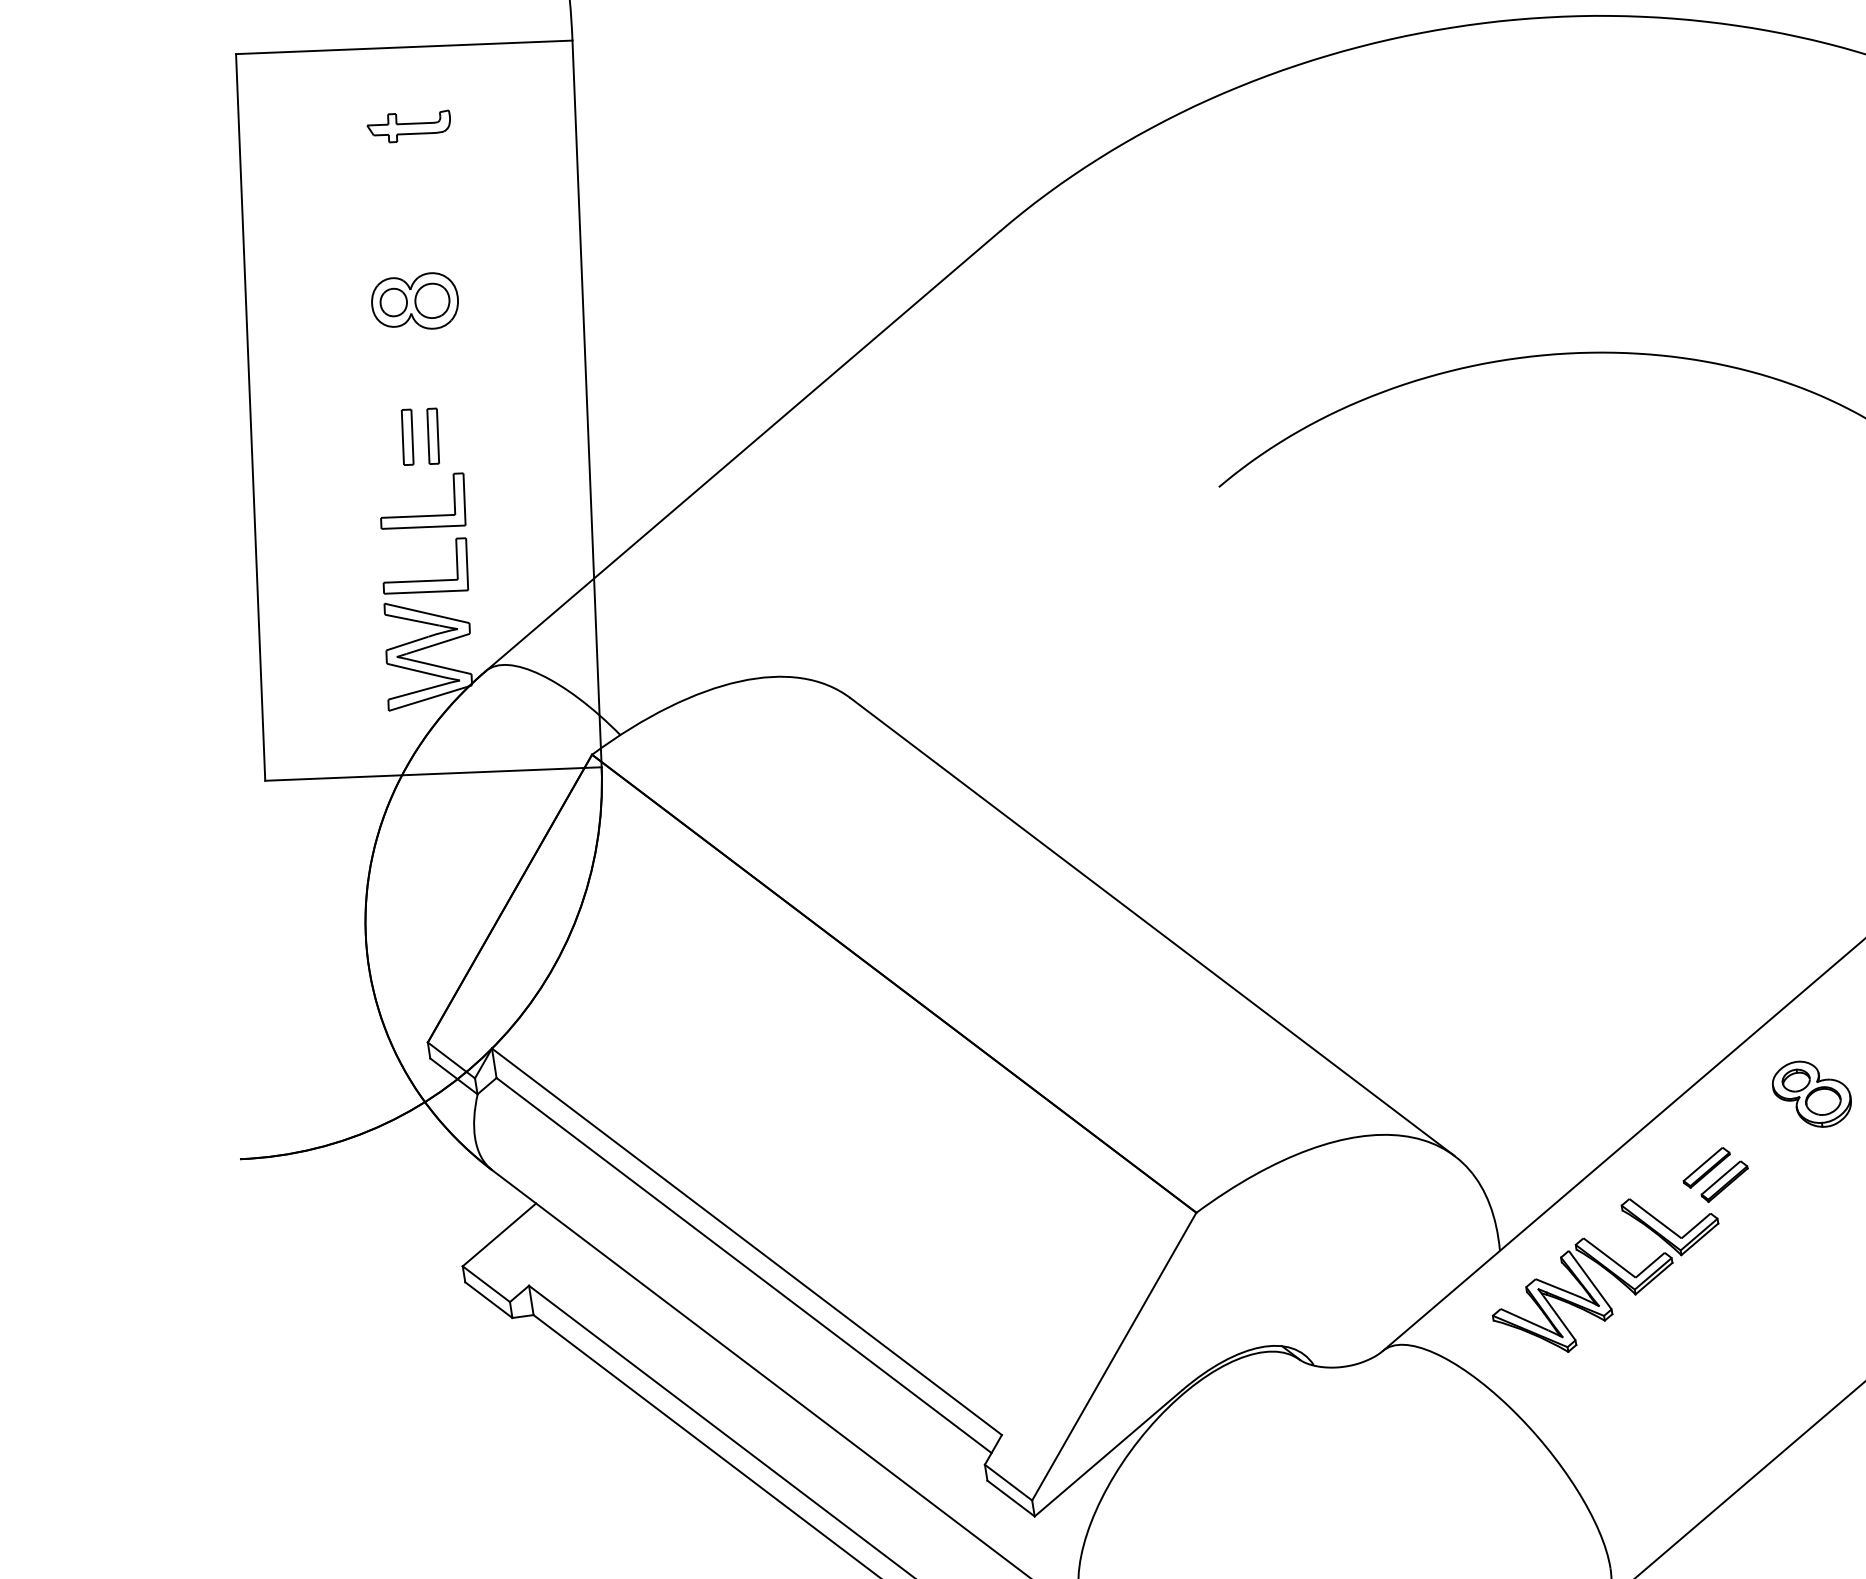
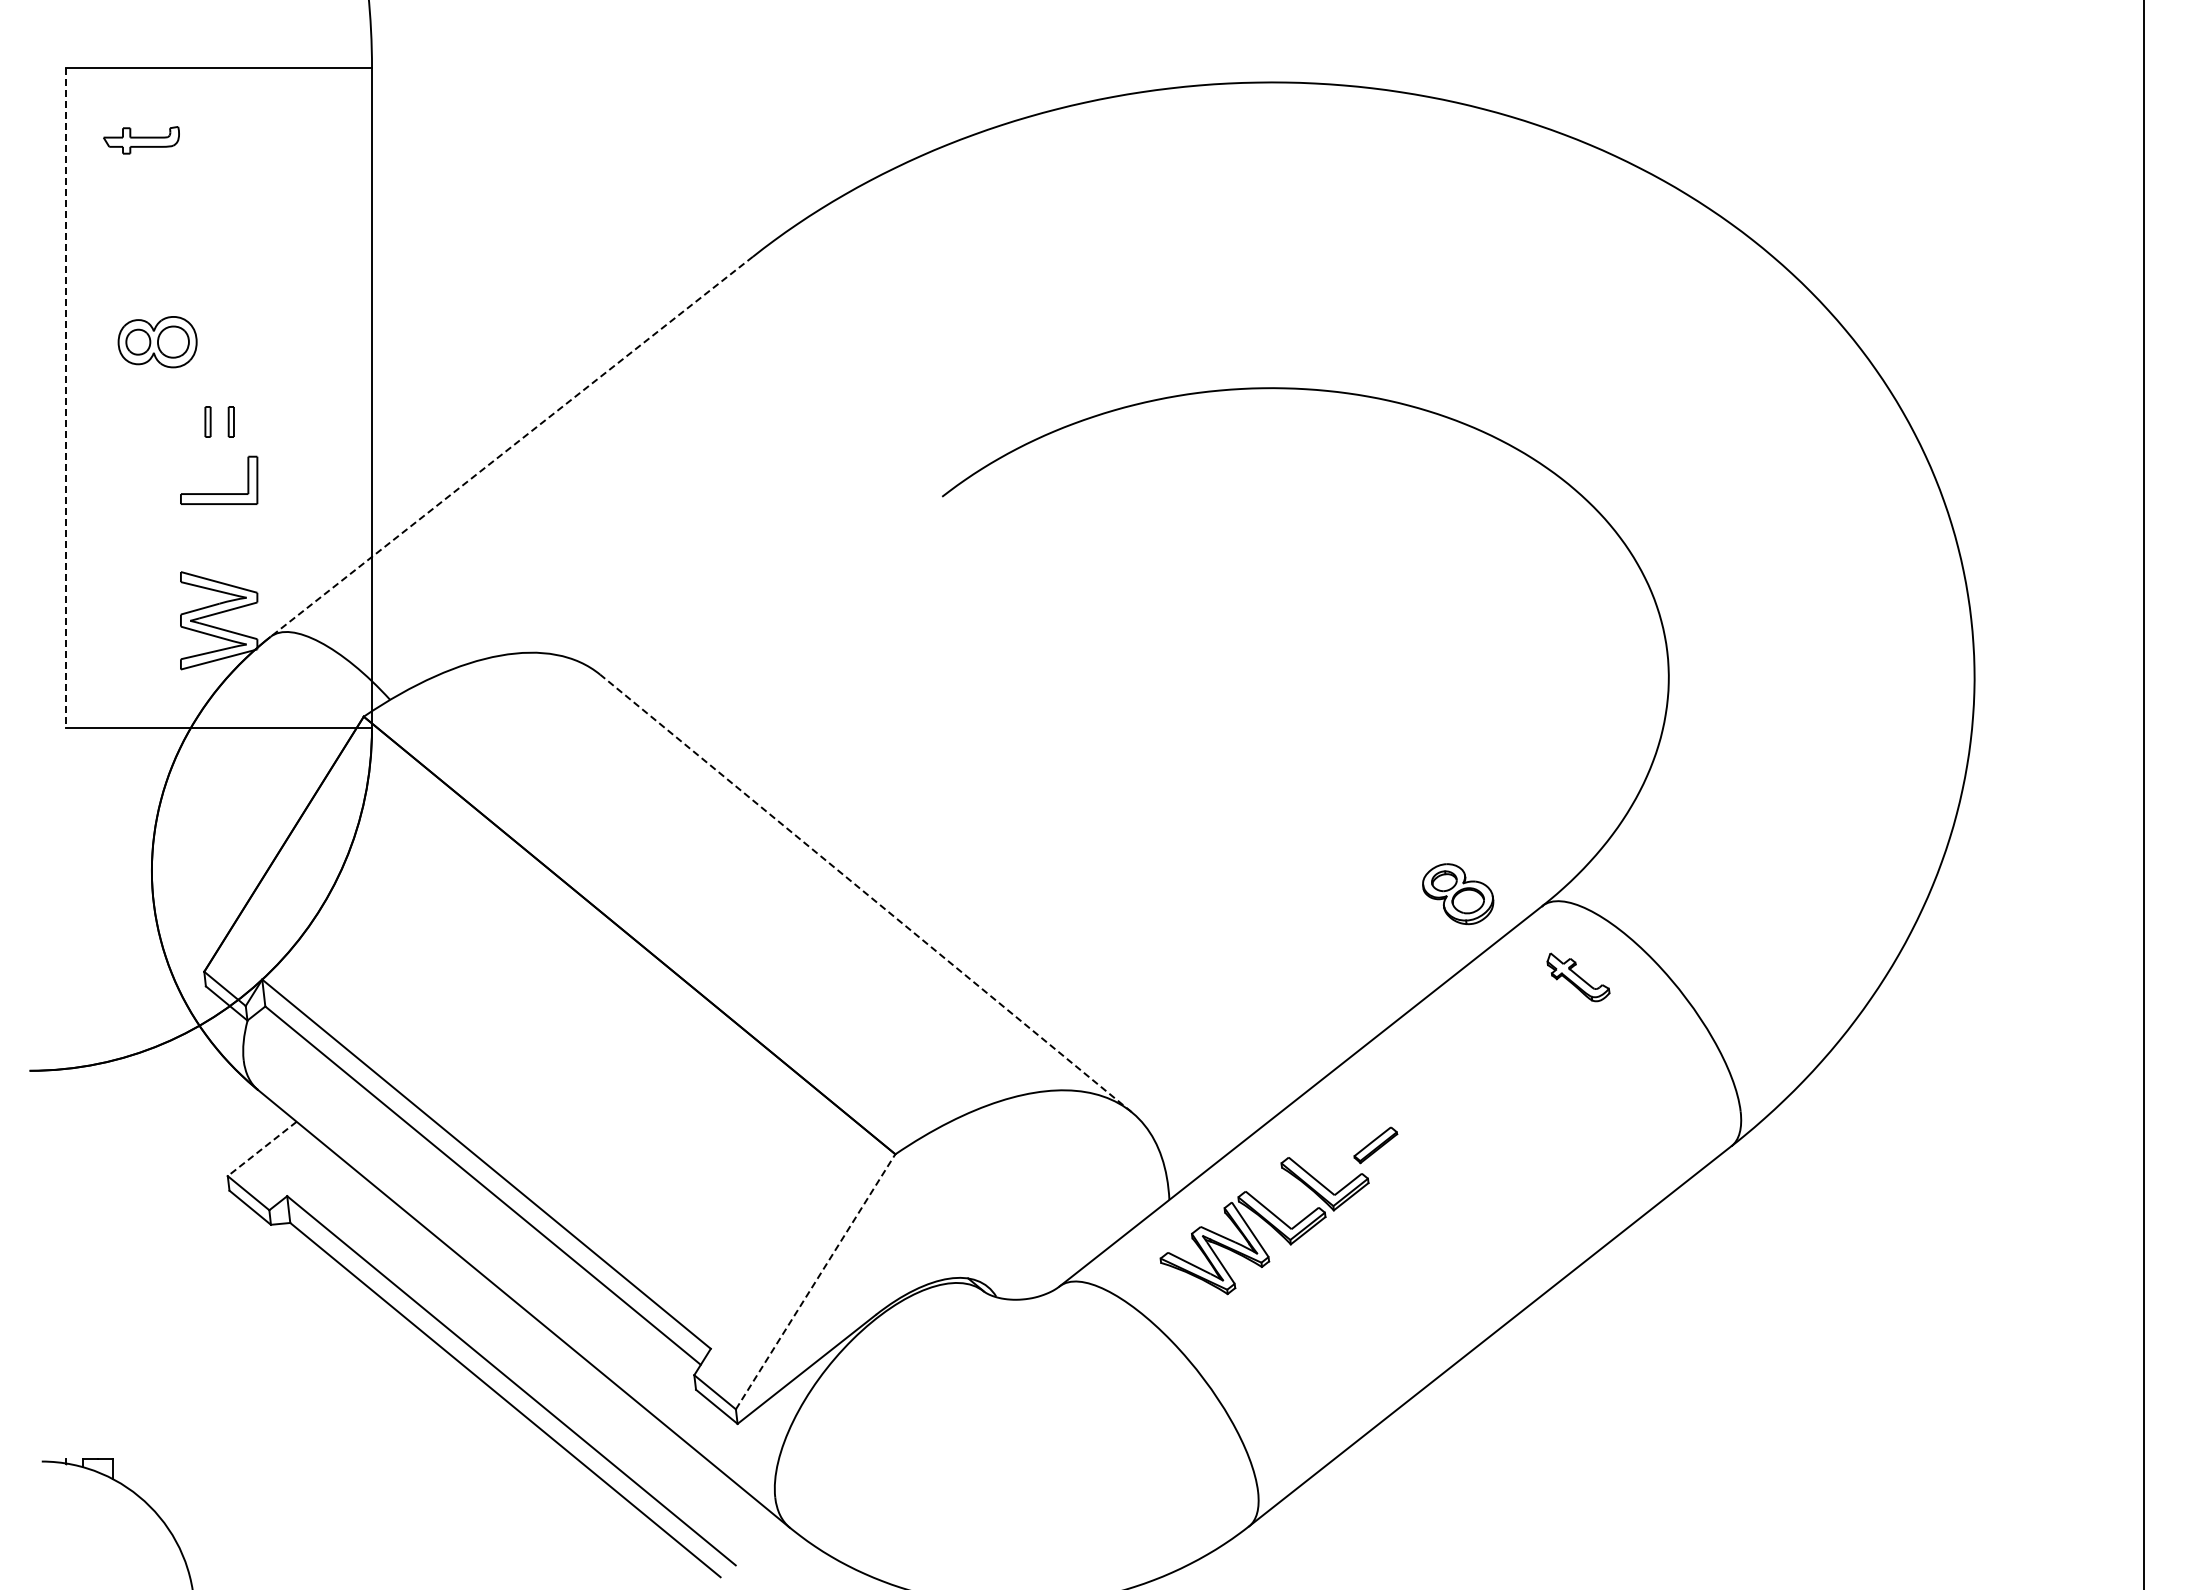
part: (408, 127) -> (141, 140), moved
part: (414, 302) -> (157, 342), moved
line: (250, 417) -> (66, 398), solid -> dashed
part: (433, 435) -> (231, 421), size x0.6
part: (407, 436) -> (207, 421), size x0.6
line: (742, 451) -> (511, 447), solid -> dashed
part: (426, 580) -> (219, 552), removed
line: (1151, 927) -> (865, 893), solid -> dashed
part: (1812, 1094) -> (1458, 894), moved
part: (1706, 1167) -> (1359, 1131), removed
line: (499, 1234) -> (262, 1148), solid -> dashed
line: (1114, 1356) -> (815, 1281), solid -> dashed

